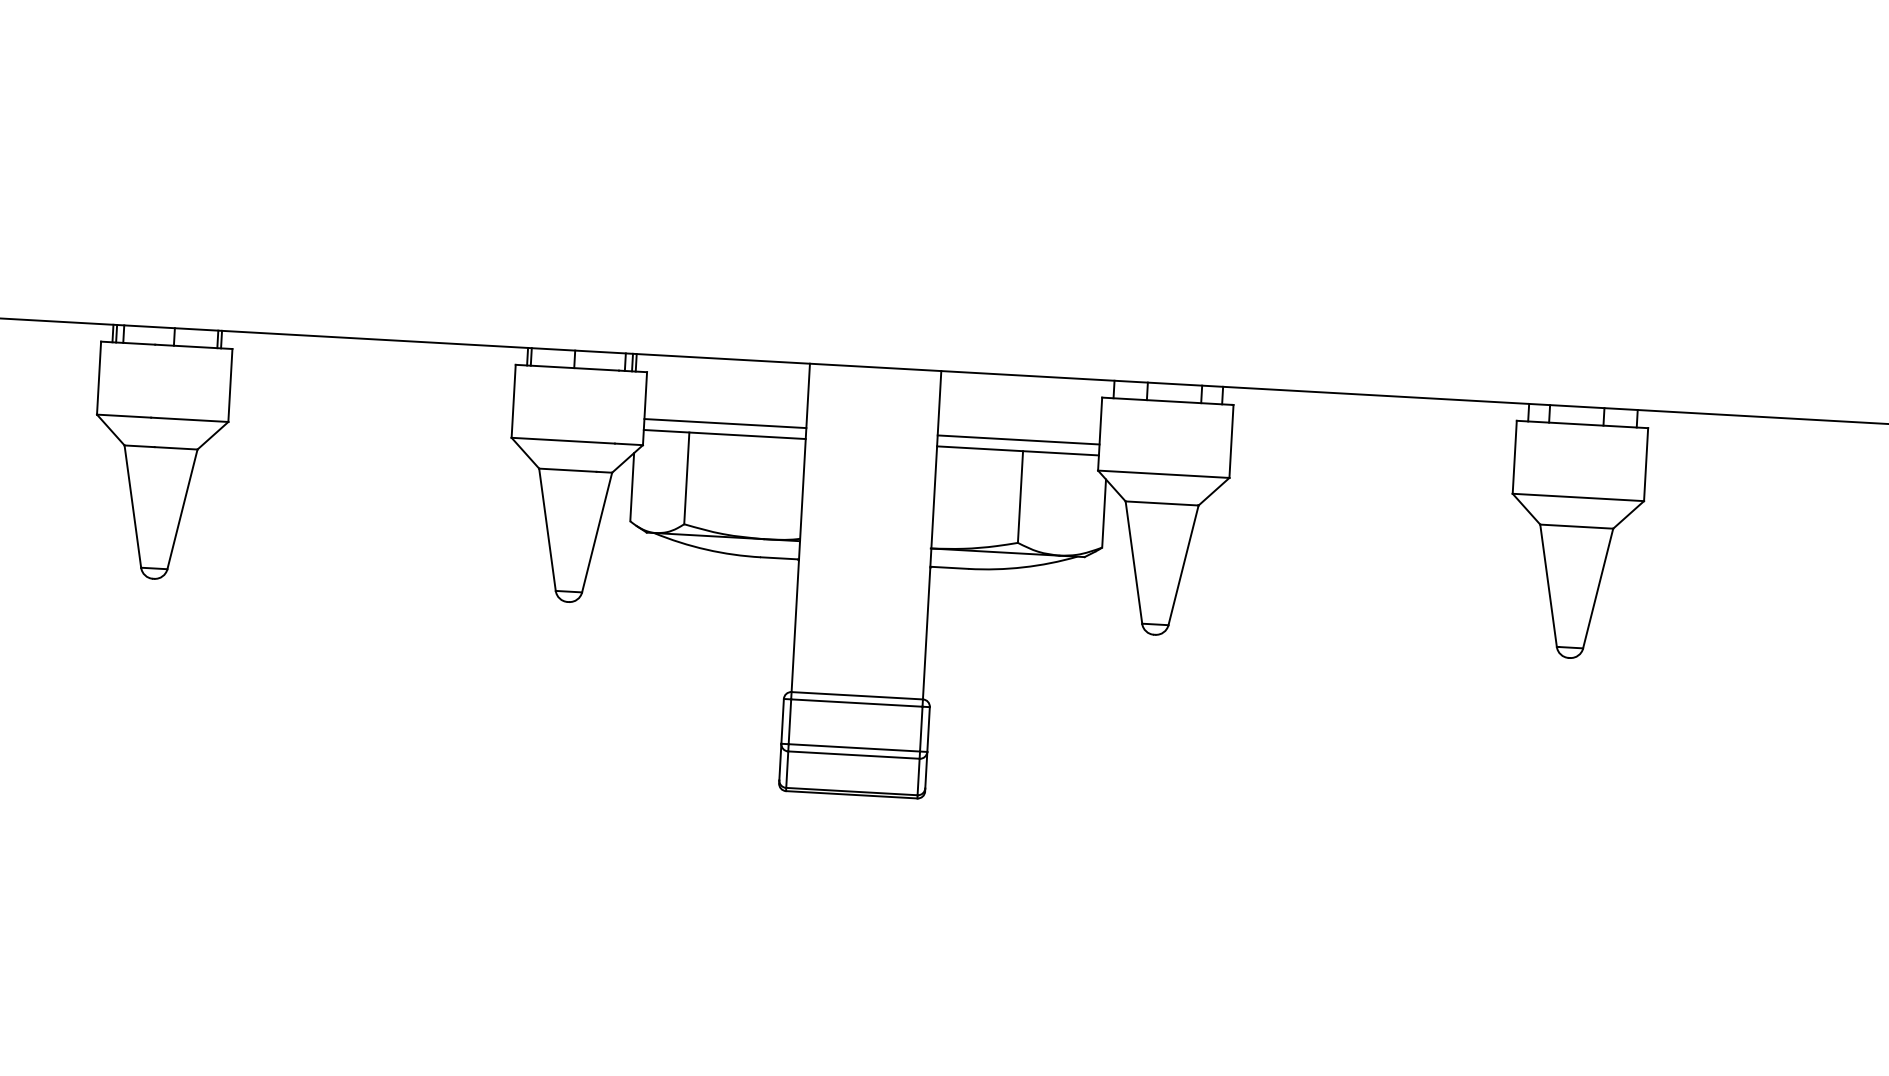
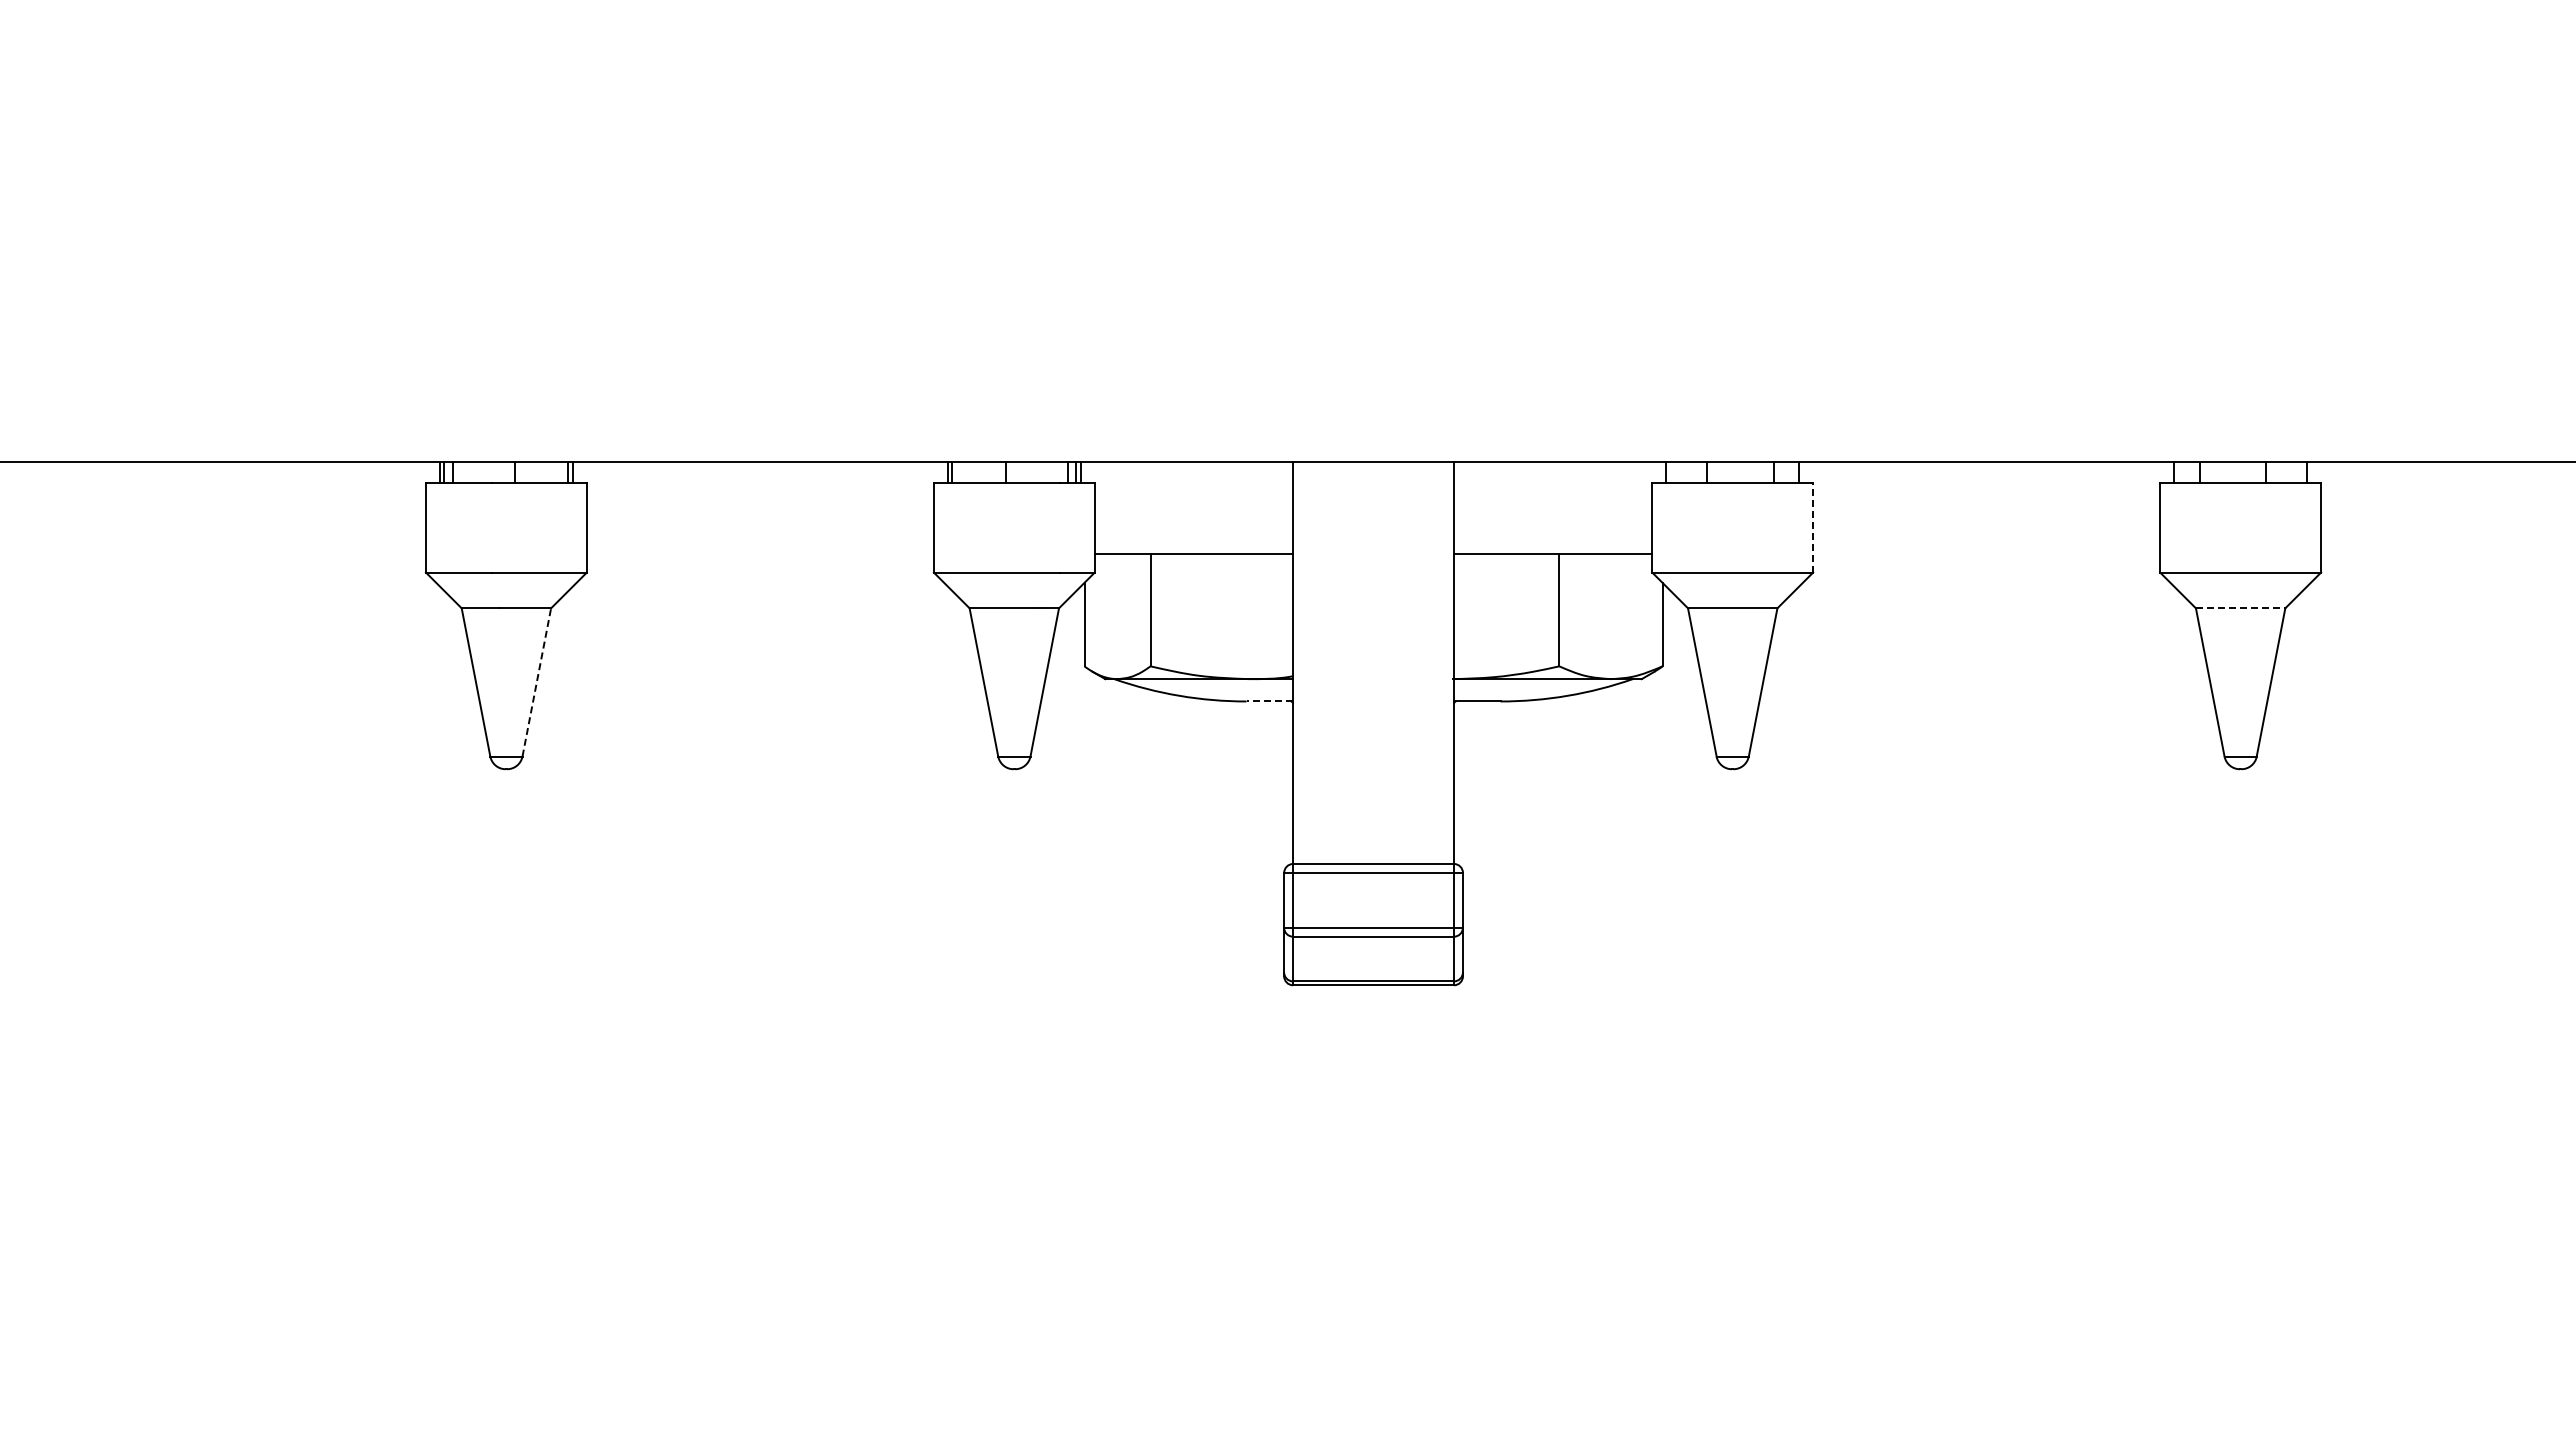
line: (725, 423) -> (1193, 540), removed
line: (1018, 439) -> (1553, 540), removed
line: (1231, 441) -> (1813, 527), solid -> dashed
line: (182, 508) -> (536, 681), solid -> dashed
line: (1576, 526) -> (2240, 608), solid -> dashed
line: (779, 558) -> (1269, 701), solid -> dashed

